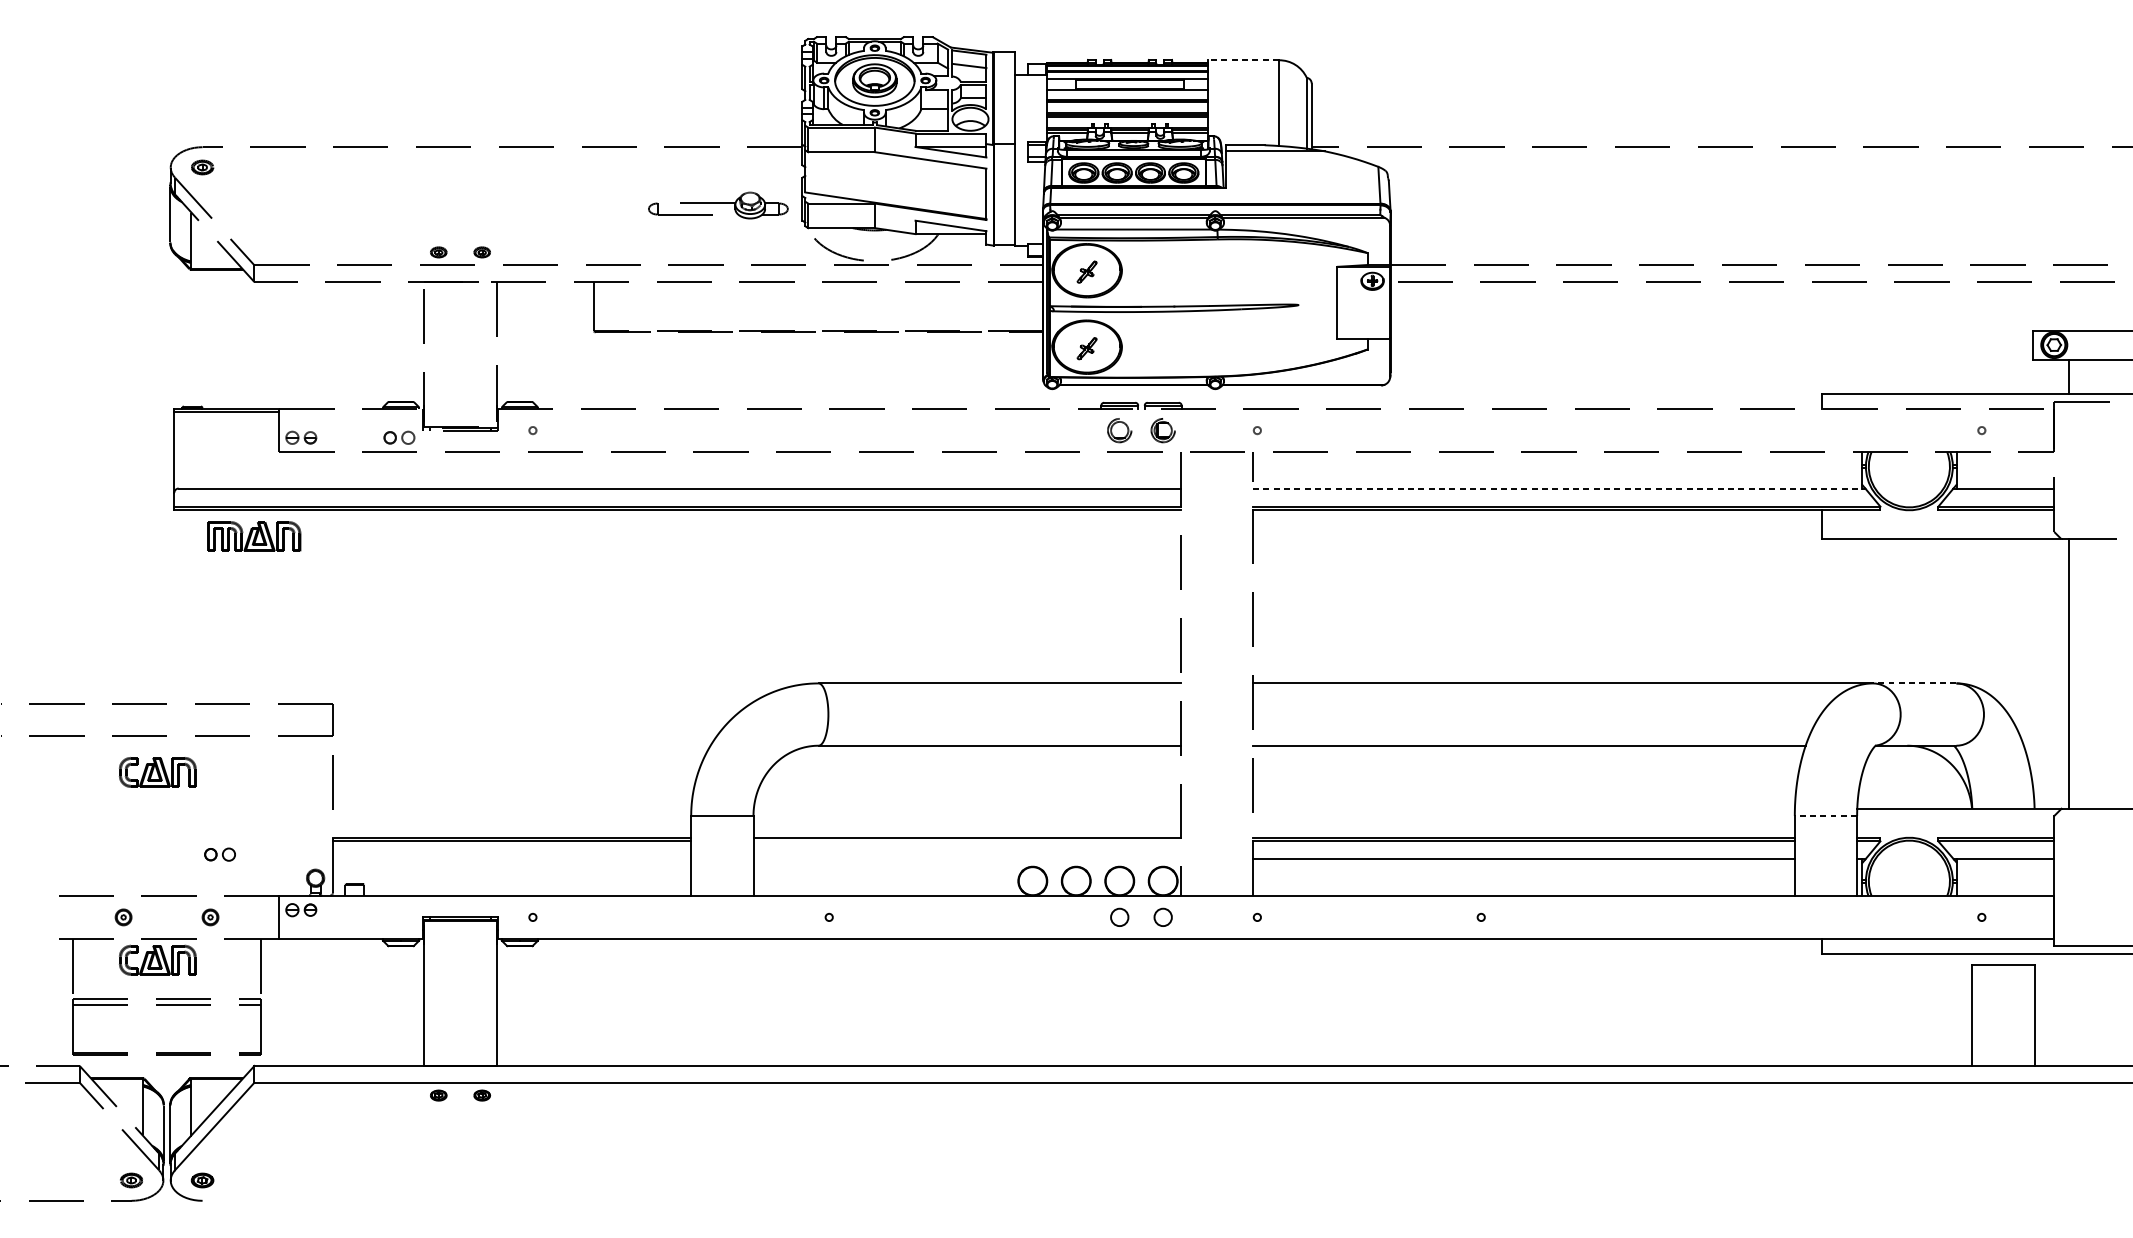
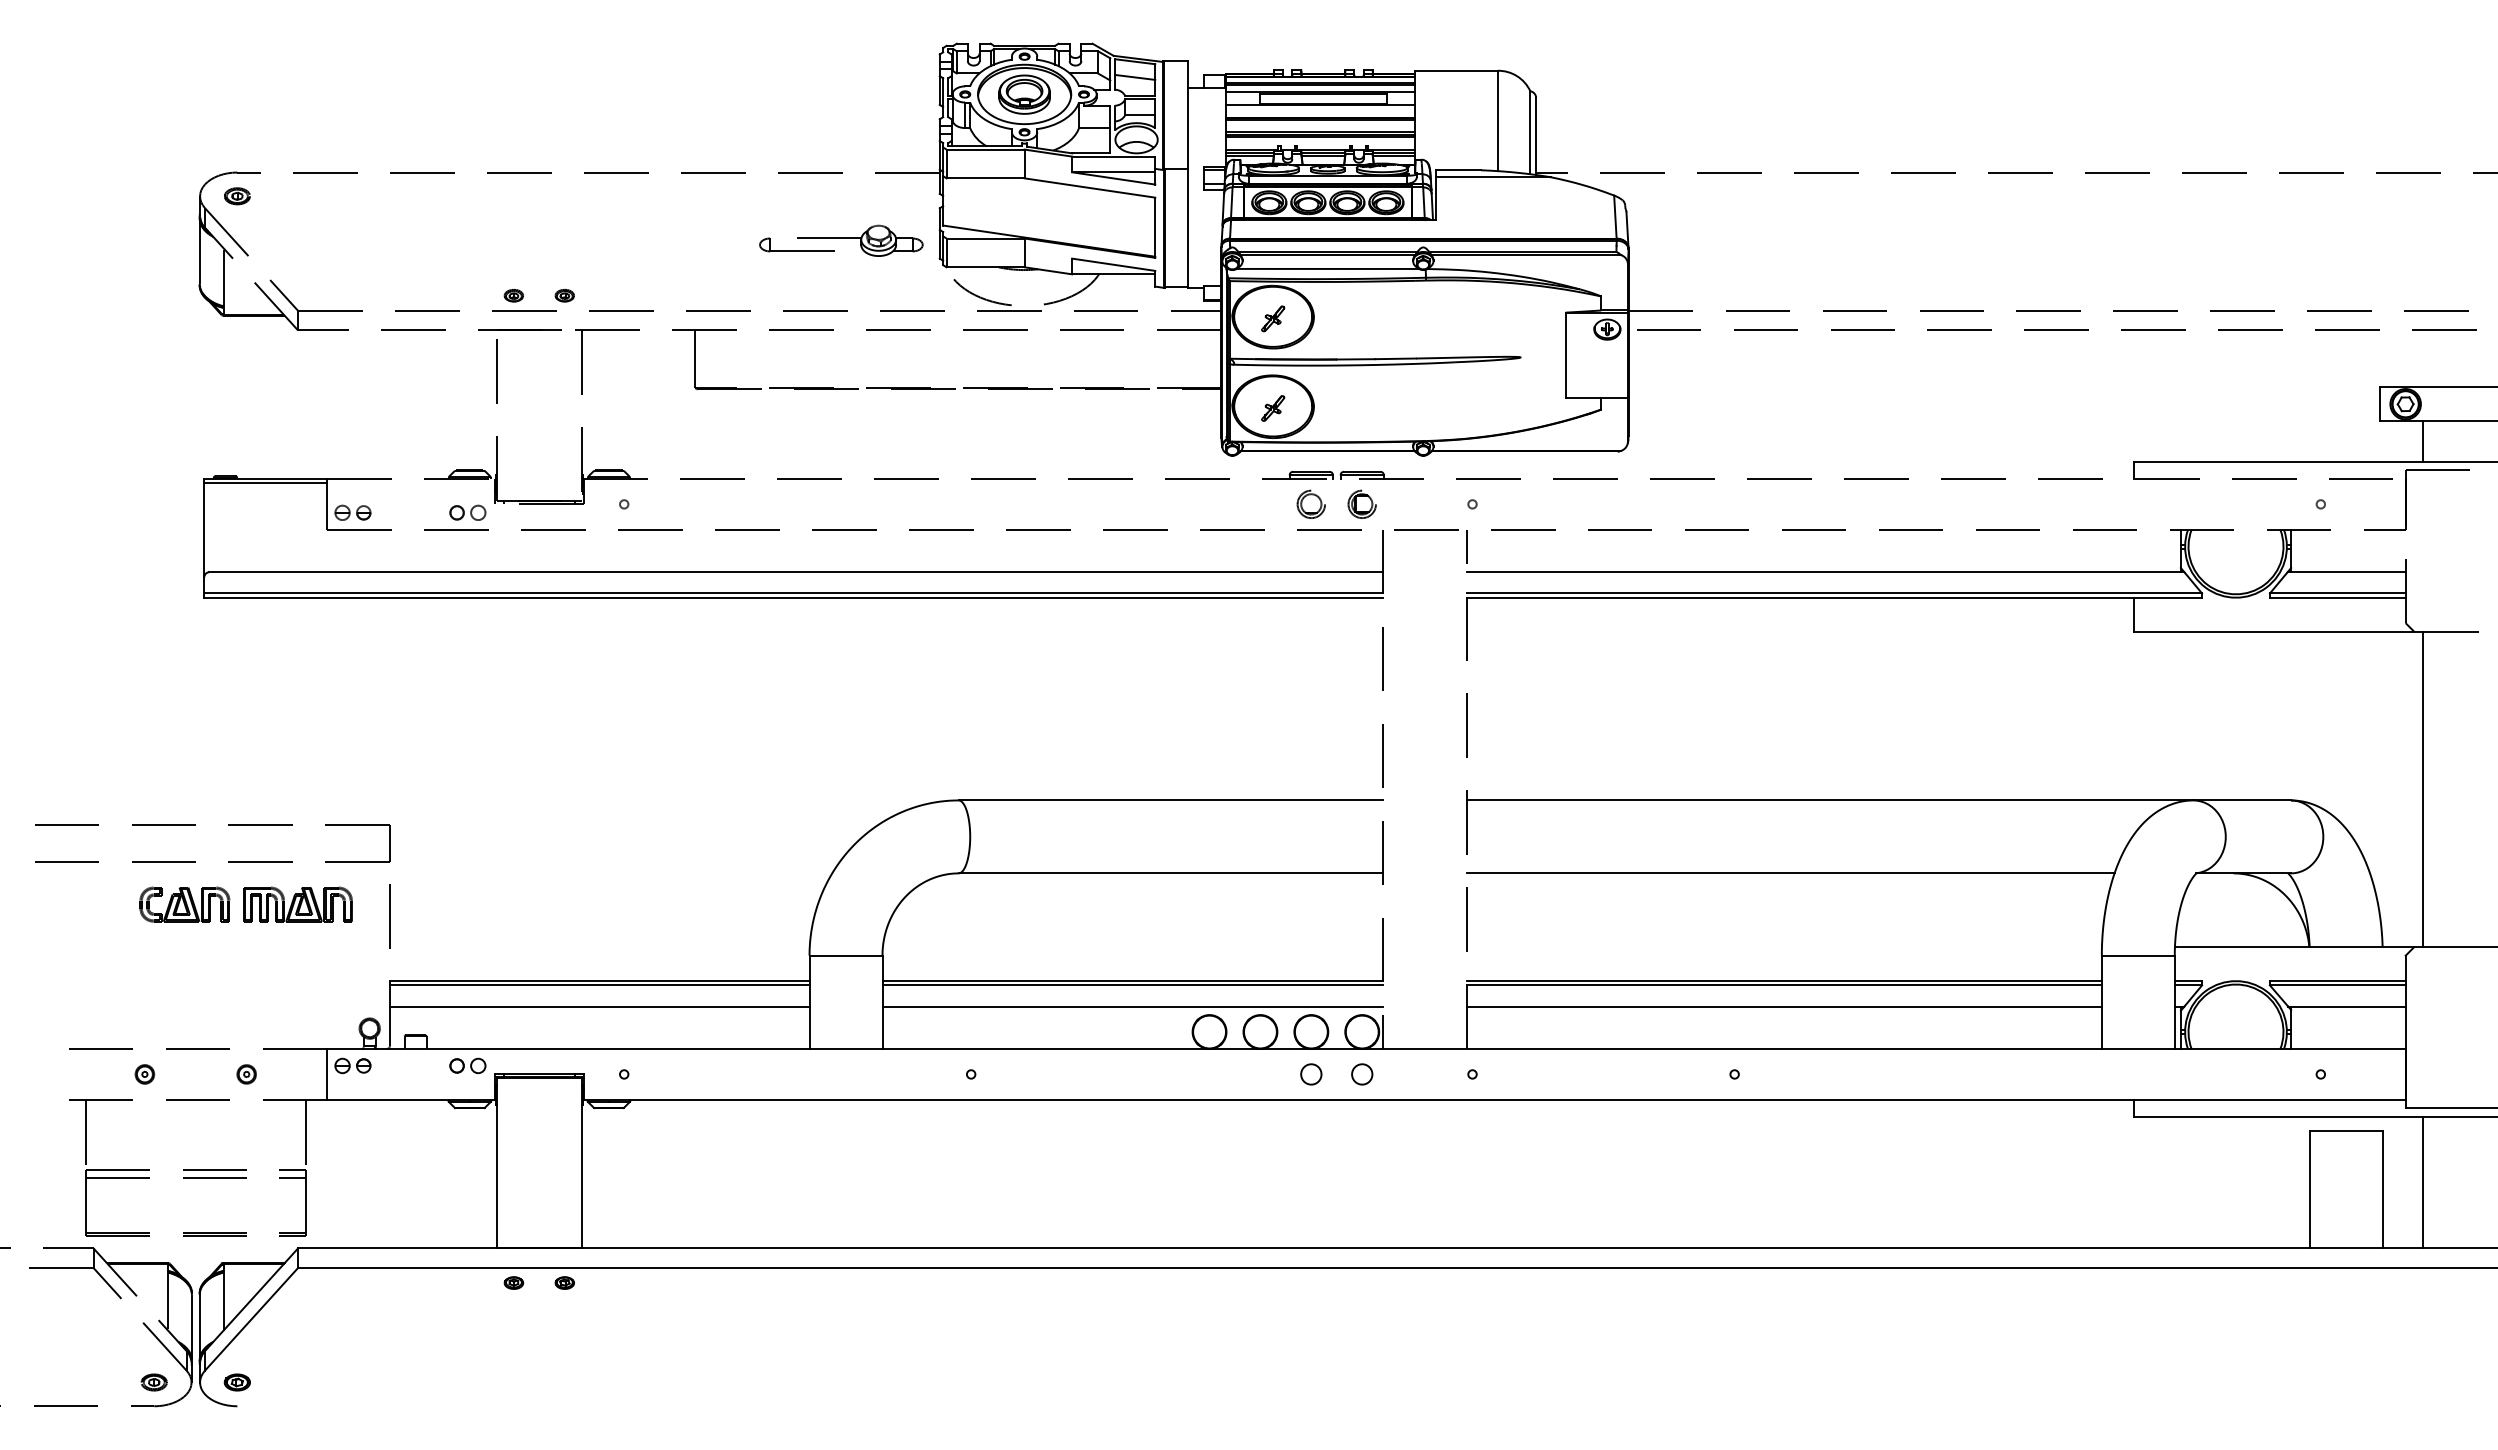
line: (1242, 60) -> (1455, 70), dashed -> solid
line: (1559, 488) -> (1826, 572), dashed -> solid
part: (253, 536) -> (297, 904), moved
line: (1914, 683) -> (2242, 800), dashed -> solid
line: (1825, 815) -> (2137, 955), dashed -> solid
line: (967, 841) -> (1132, 985), added
part: (219, 854) -> (467, 1065), moved
line: (511, 859) -> (599, 1006), added
line: (967, 859) -> (1132, 1006), added
part: (157, 960) -> (184, 1124), removed
line: (2068, 1009) -> (2422, 1182), added

